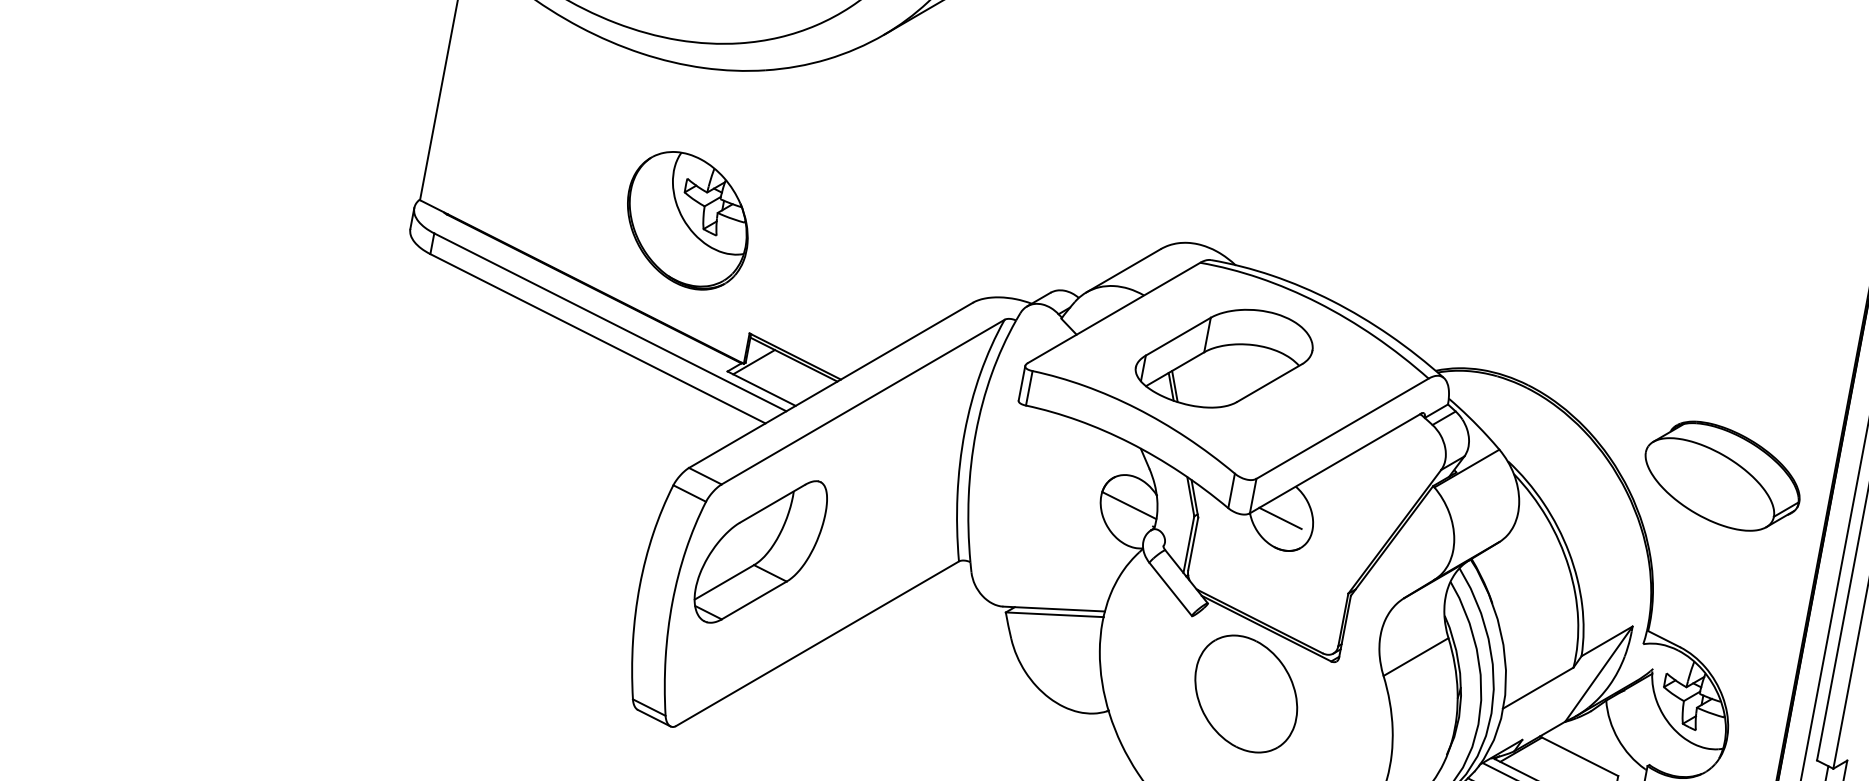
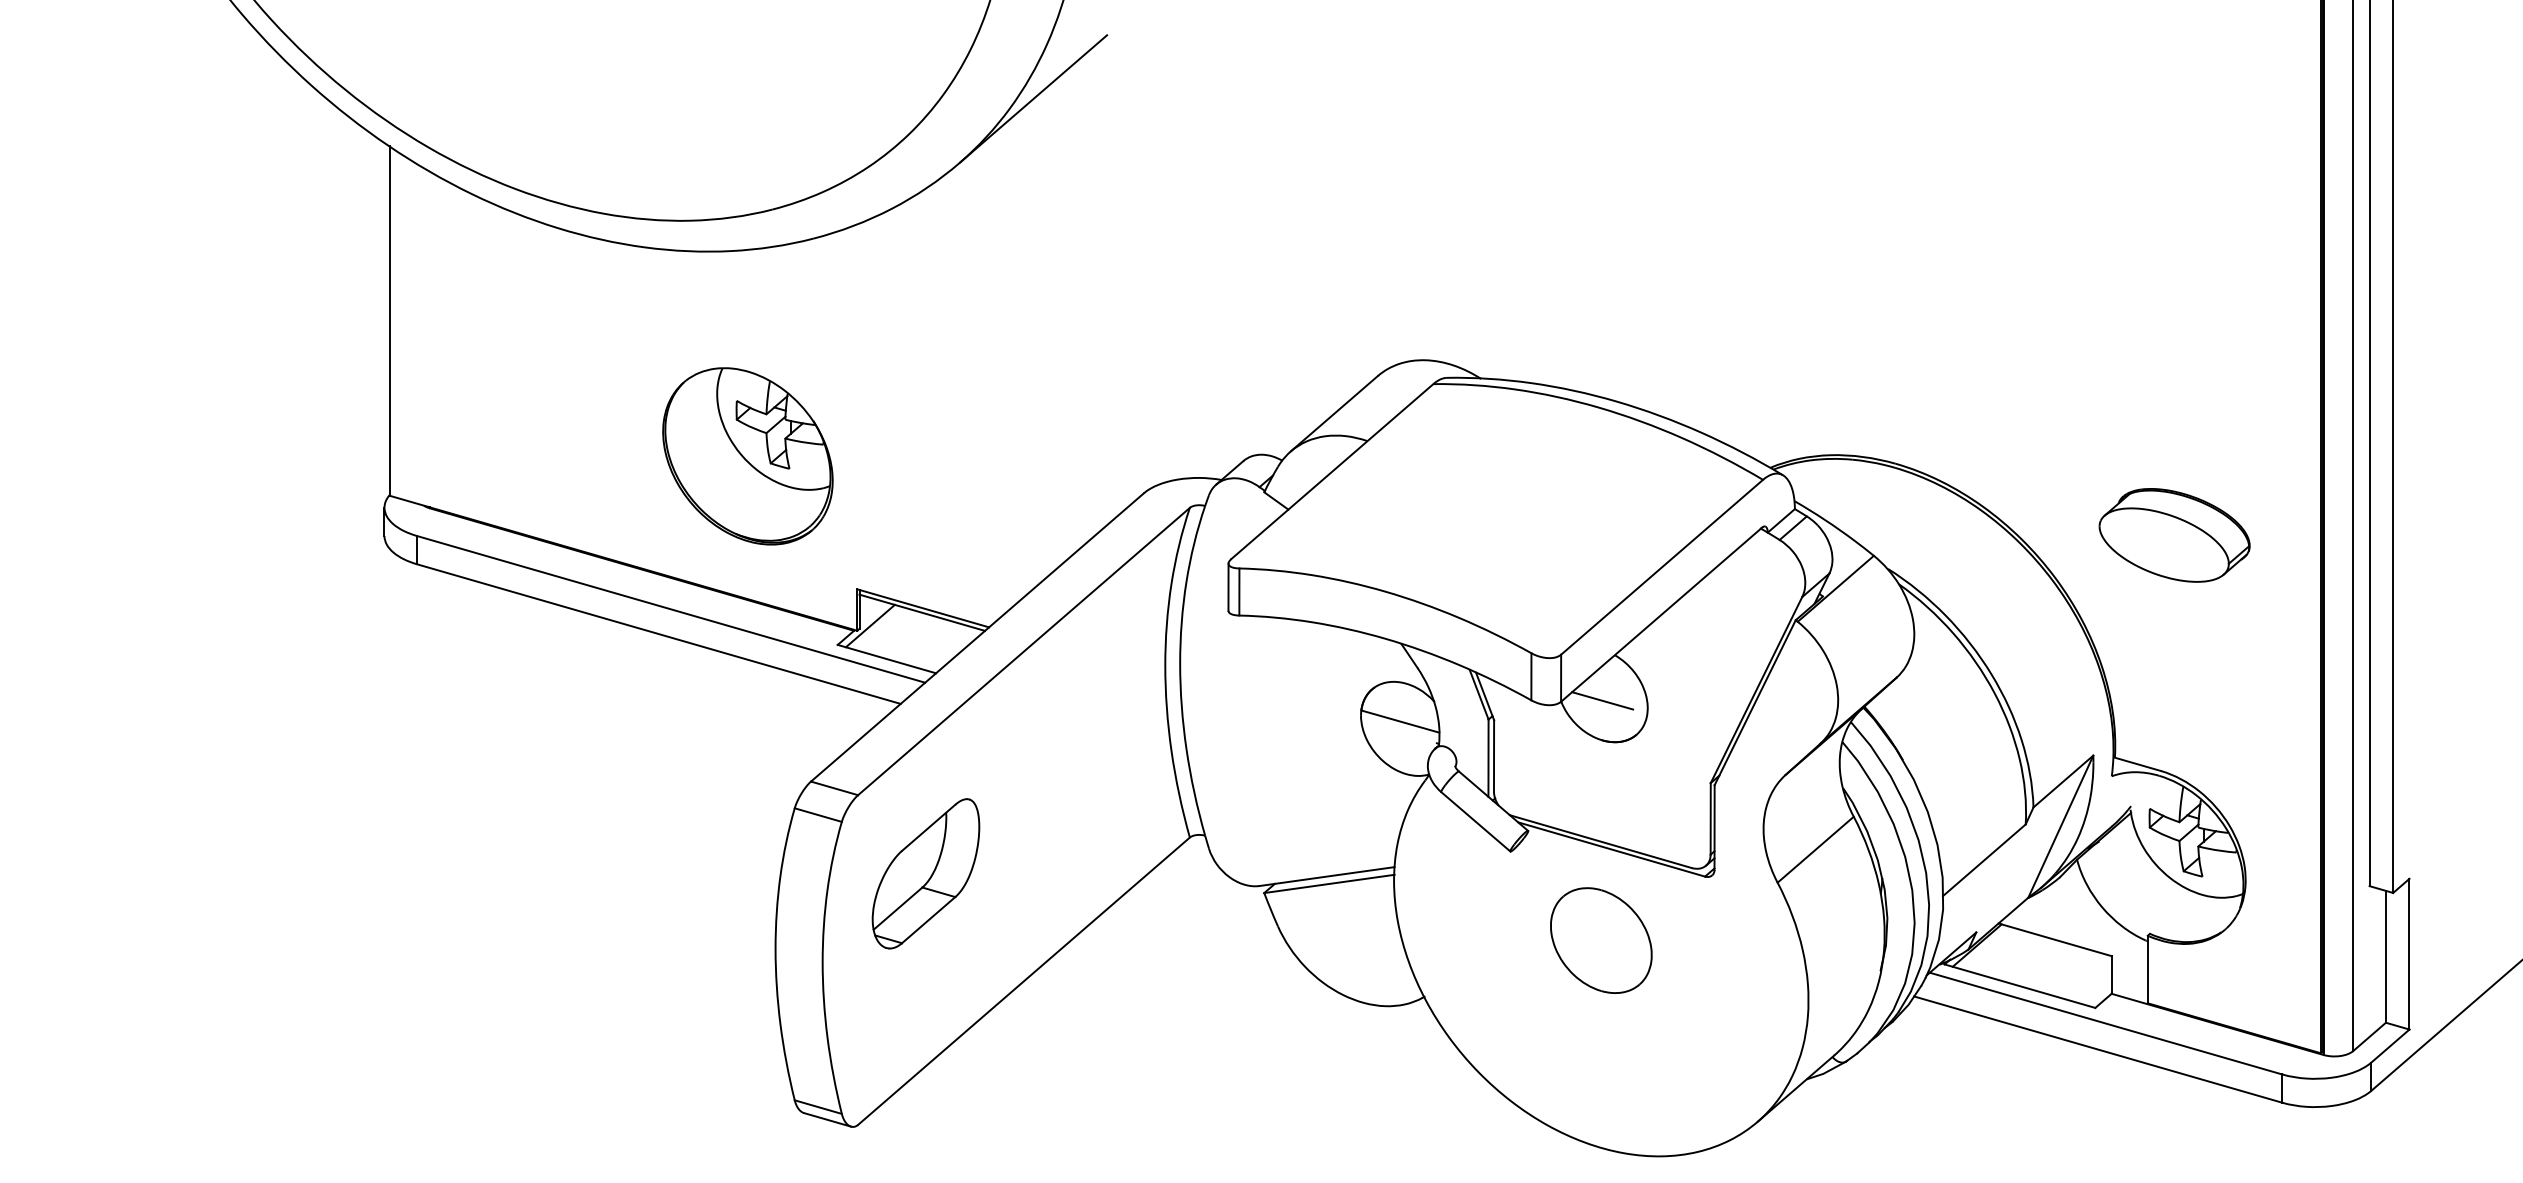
part: (1224, 357) -> (1488, 503), removed
part: (1722, 476) -> (2174, 535), size x0.7
part: (760, 551) -> (925, 873), size x0.7
part: (1246, 693) -> (1601, 940), size x0.7

